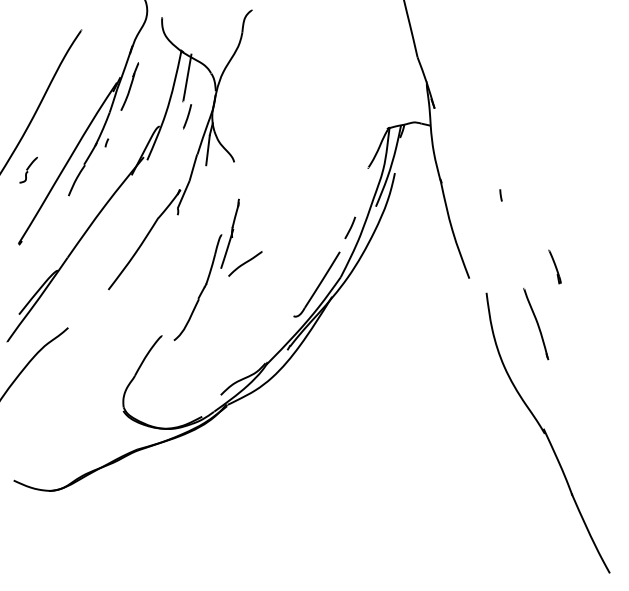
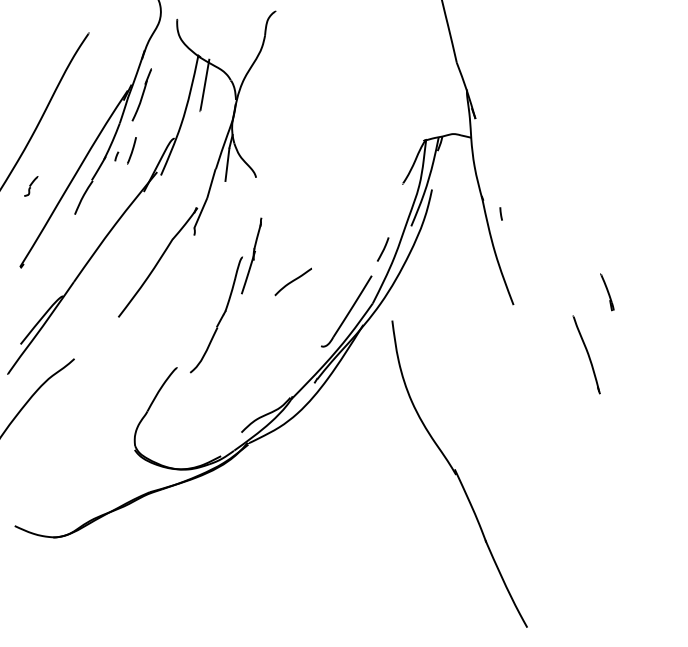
line: (187, 116) -> (131, 150), moved
part: (29, 170) -> (31, 186), size x0.7
curve: (500, 195) -> (500, 213), moved
curve: (244, 263) -> (292, 281), moved
part: (547, 432) -> (459, 473), moved

